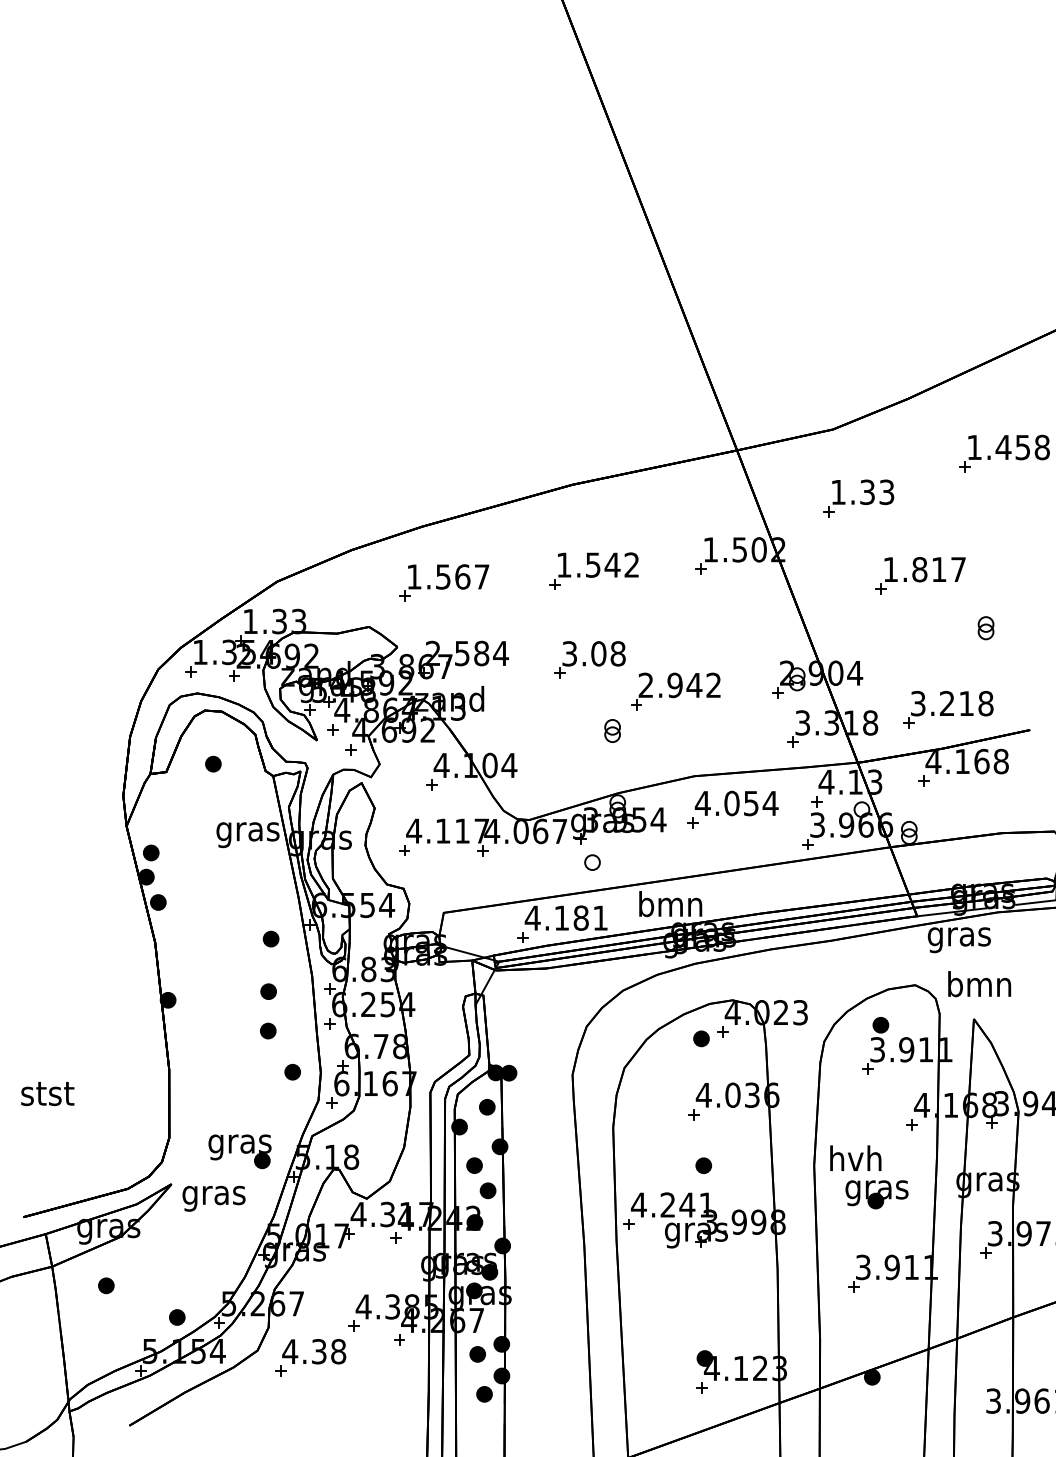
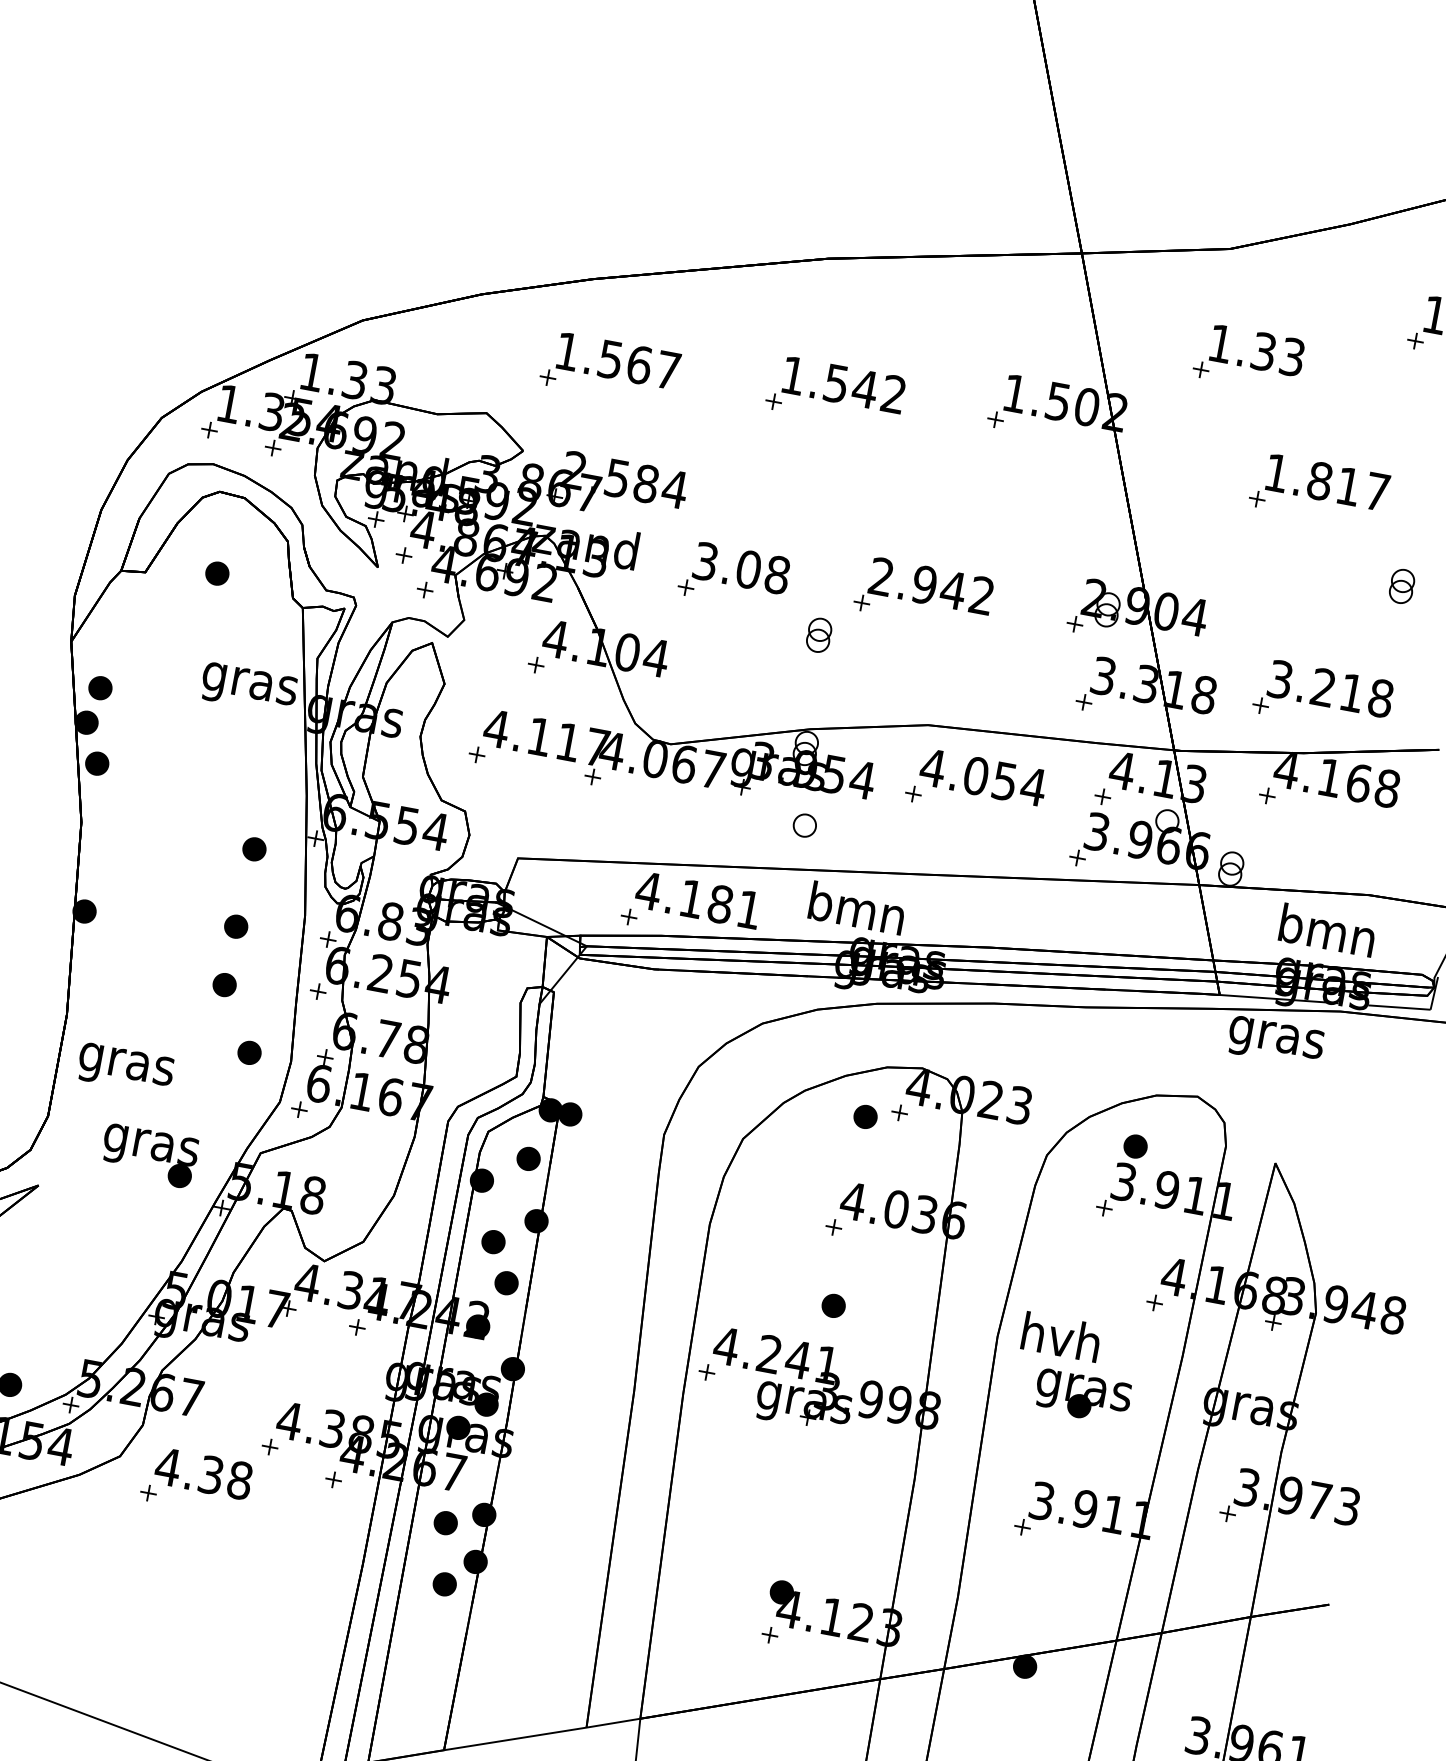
part: (589, 659) -> (733, 575), moved
part: (592, 862) -> (804, 825), moved
text: (979, 984) -> (1327, 930), moved
text: (213, 1198) -> (124, 1068), moved

